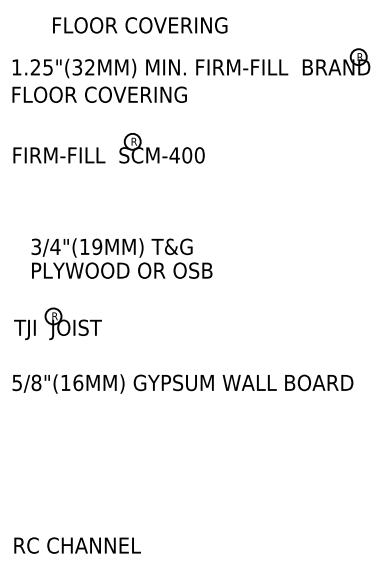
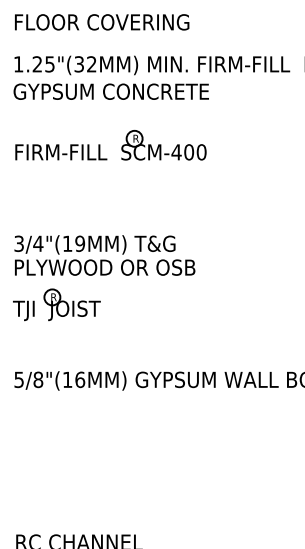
text: (140, 25) -> (102, 22), moved
text: (109, 94) -> (111, 91), FLOOR COVERING -> GYPSUM CONCRETE
text: (121, 258) -> (104, 255), moved
part: (57, 323) -> (56, 304), moved

